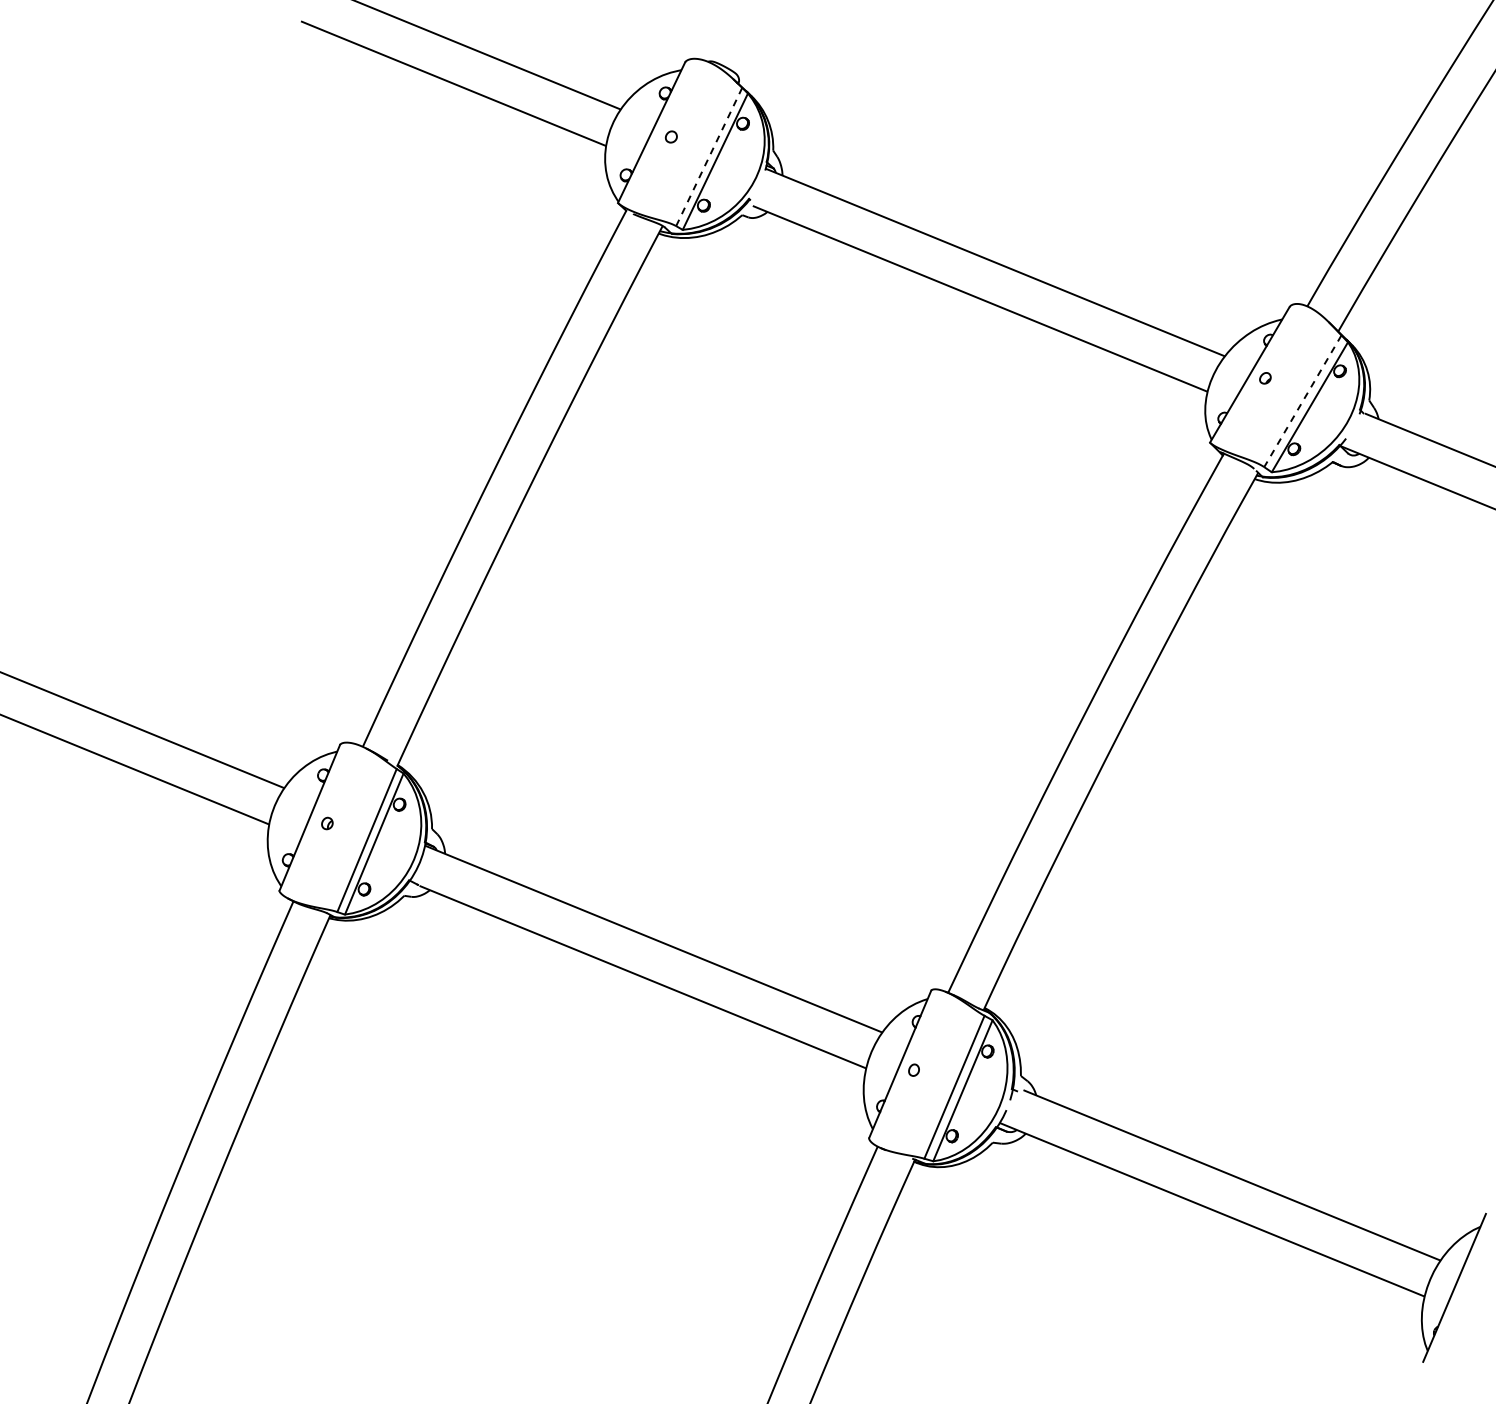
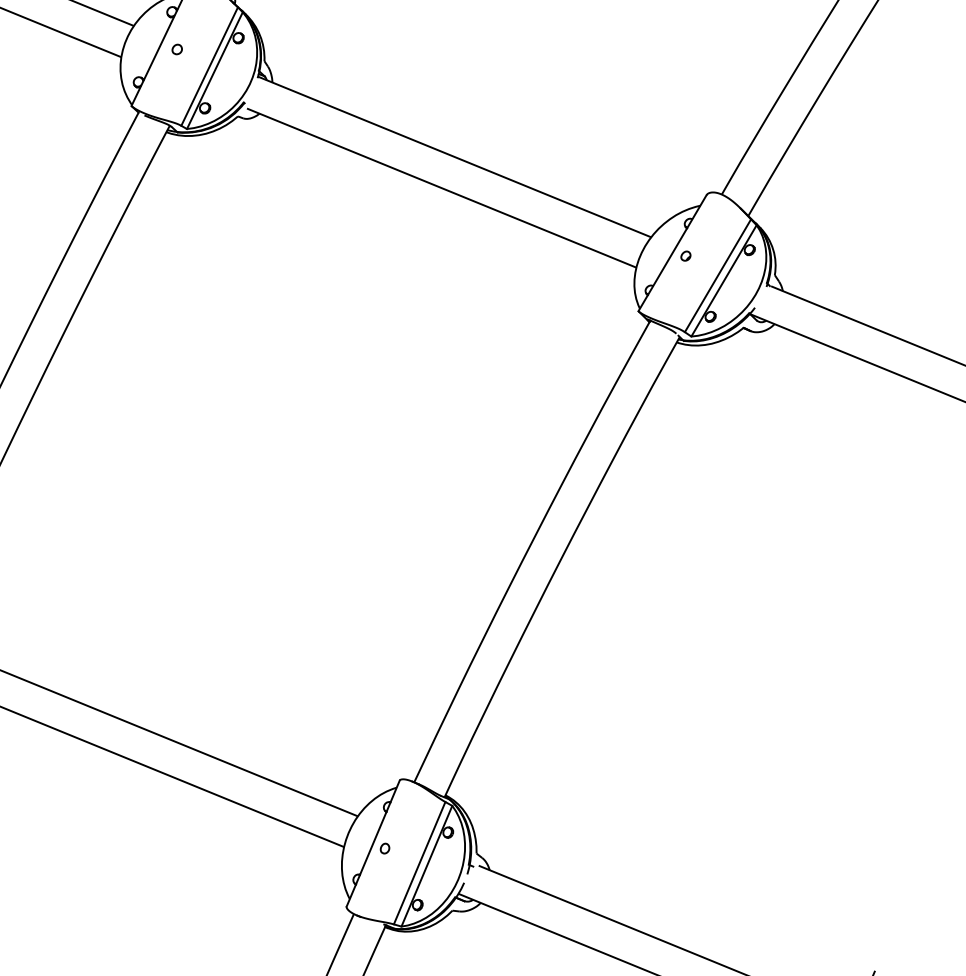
line: (709, 156) -> (209, 66), dashed -> solid
line: (1302, 401) -> (717, 275), dashed -> solid

